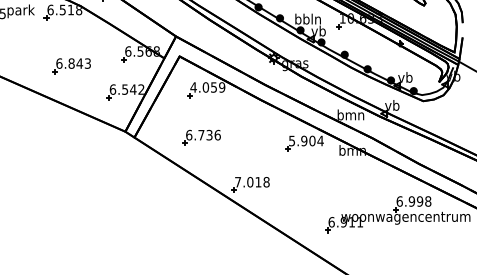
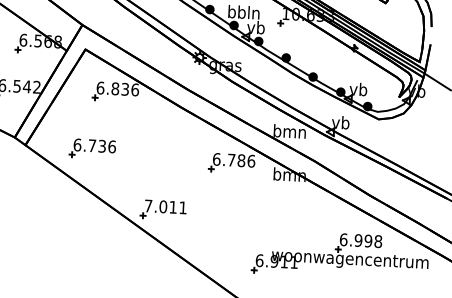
text: (207, 87) -> (117, 88), 4.059 -> 6.836
part: (201, 137) -> (92, 148), moved
text: (306, 140) -> (234, 159), 5.904 -> 6.786
text: (266, 182) -> (183, 208), 7.018 -> 7.011

